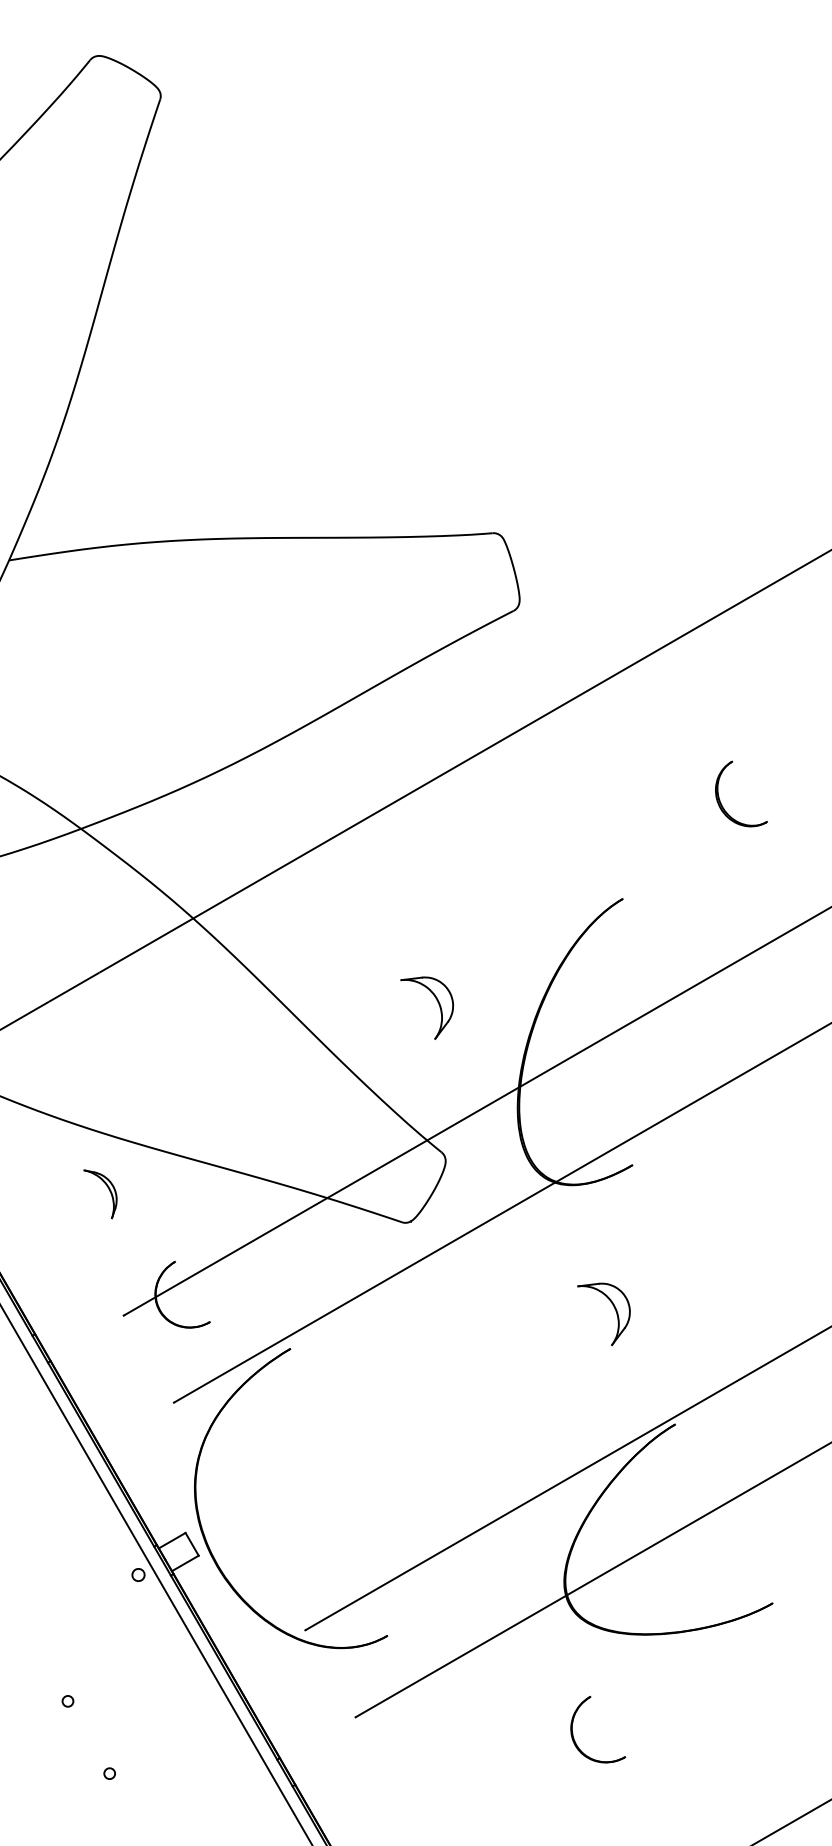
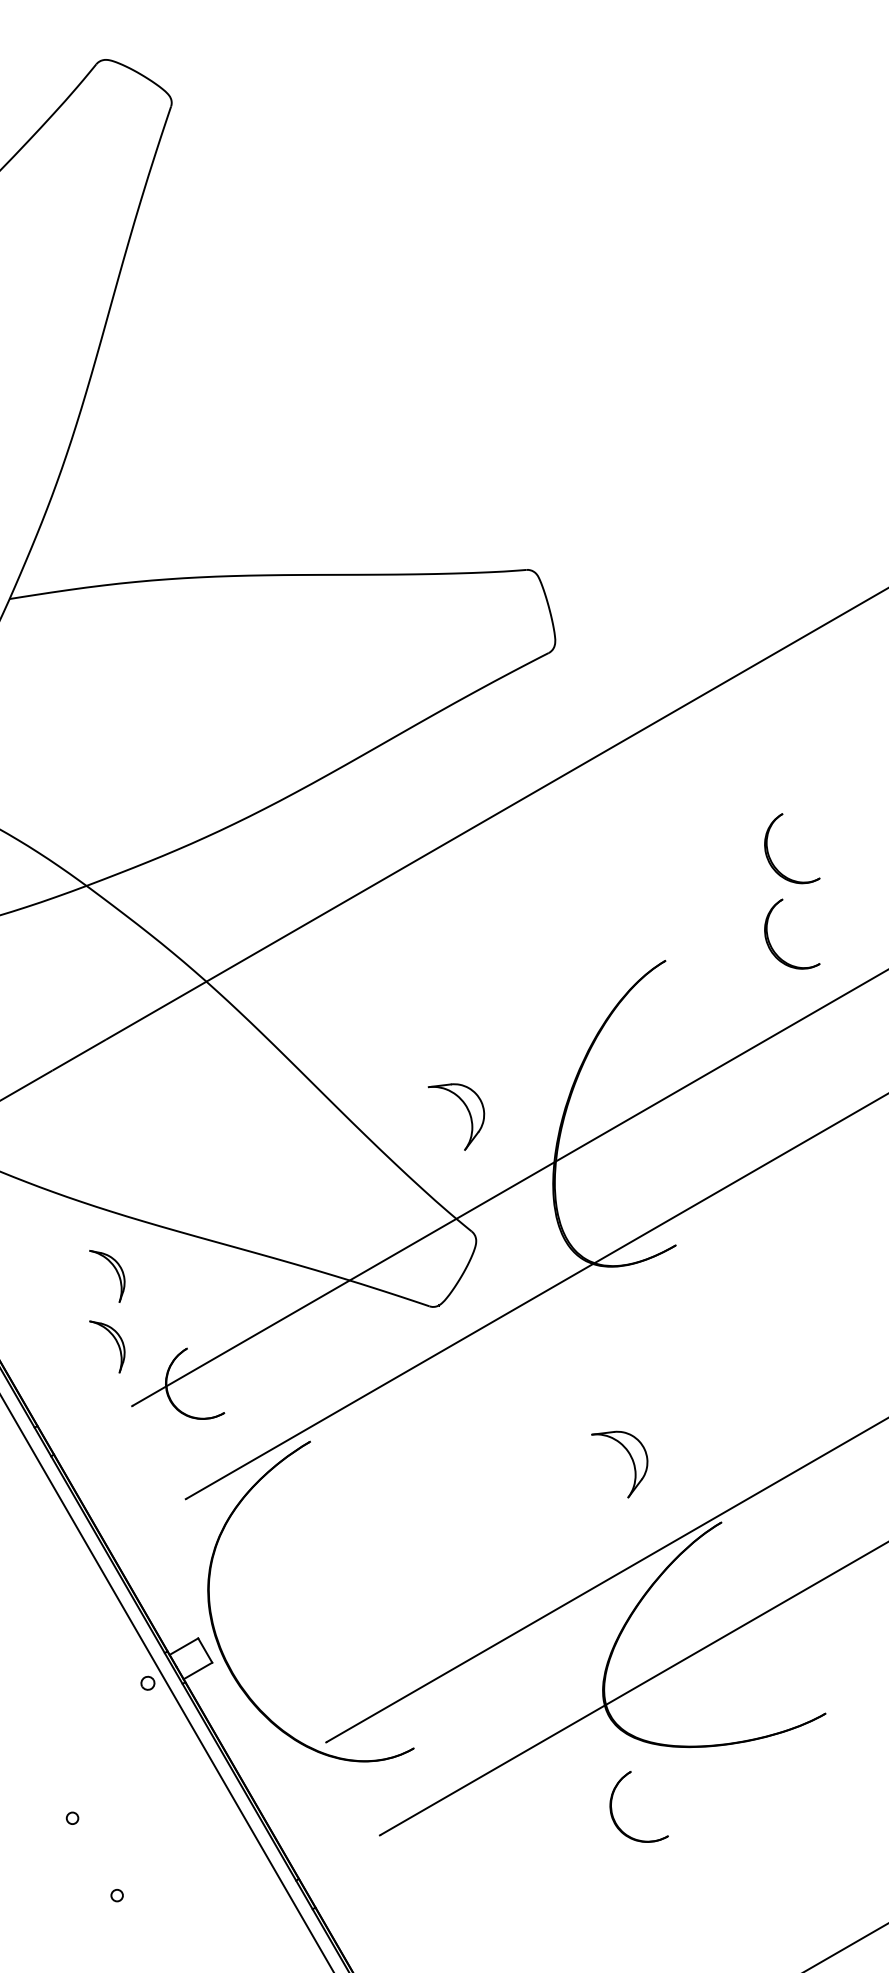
part: (721, 882) -> (770, 943), added
part: (437, 1002) -> (467, 1111), moved
part: (108, 1255) -> (115, 1341), added
part: (614, 1309) -> (630, 1459), moved
part: (573, 1732) -> (612, 1809), moved

